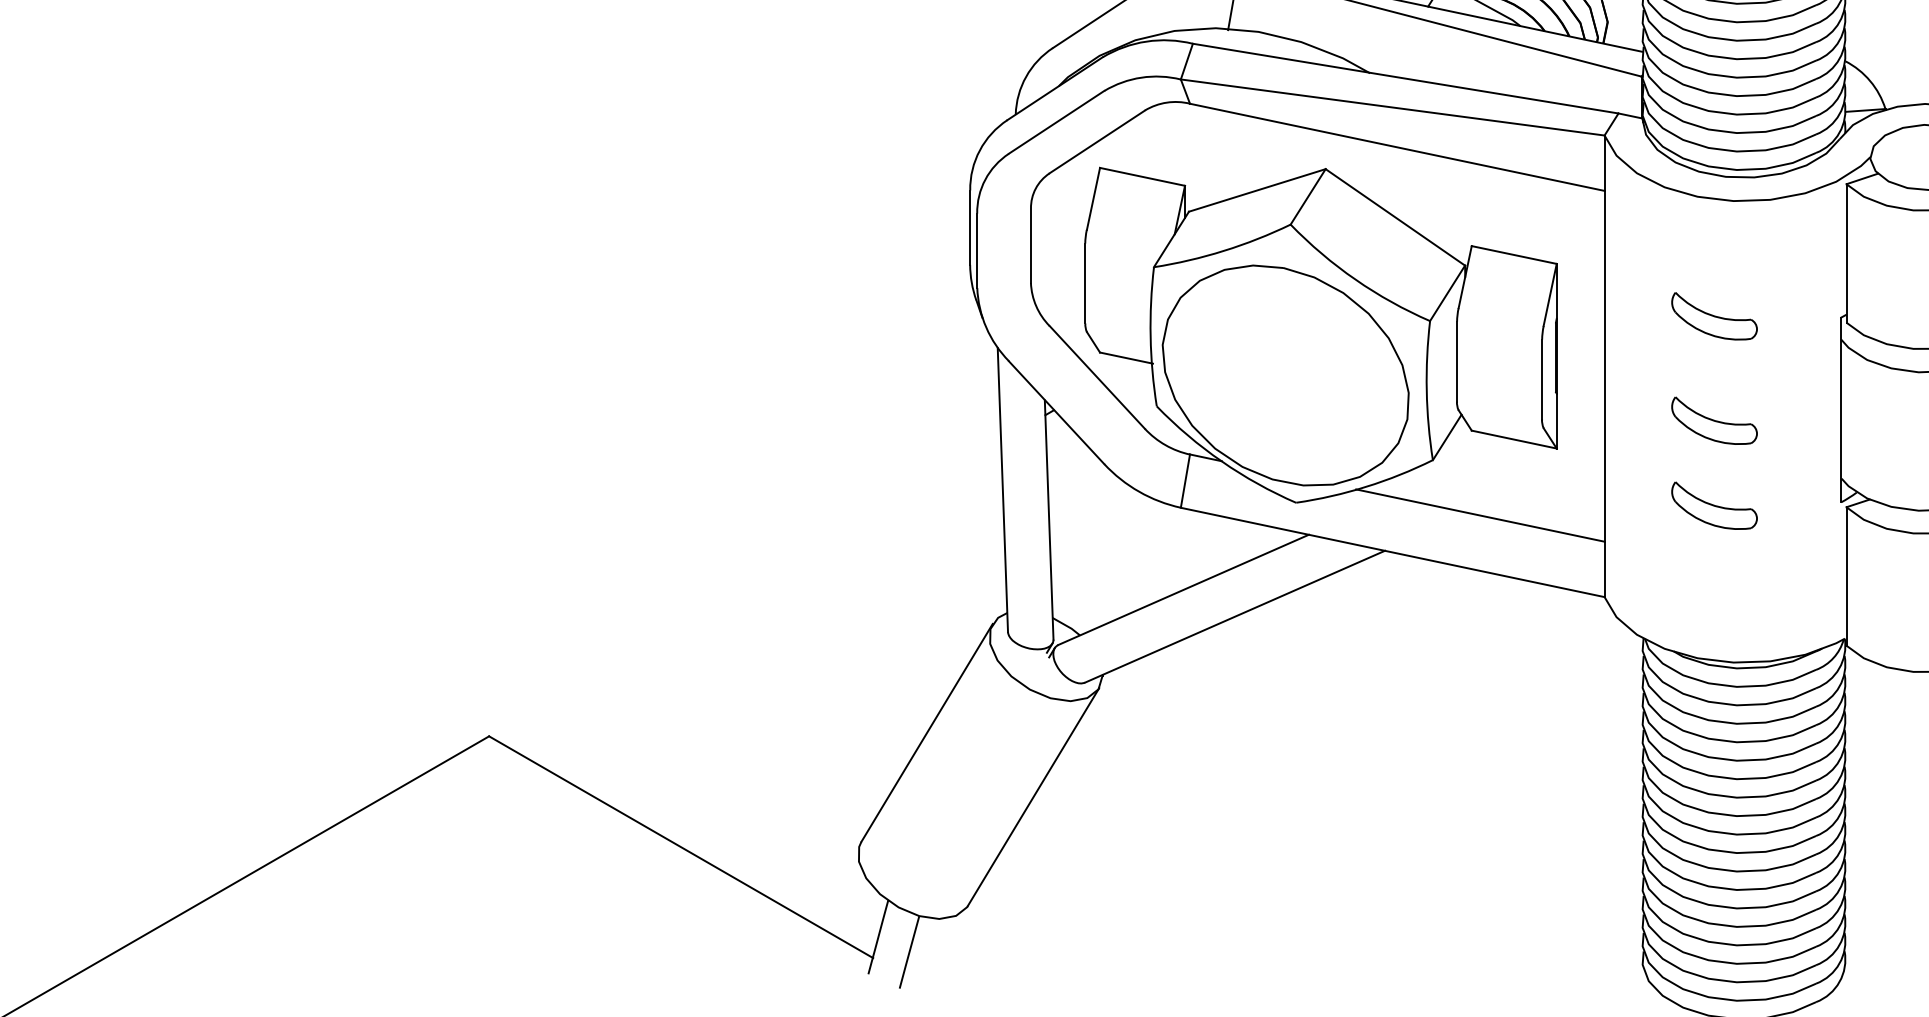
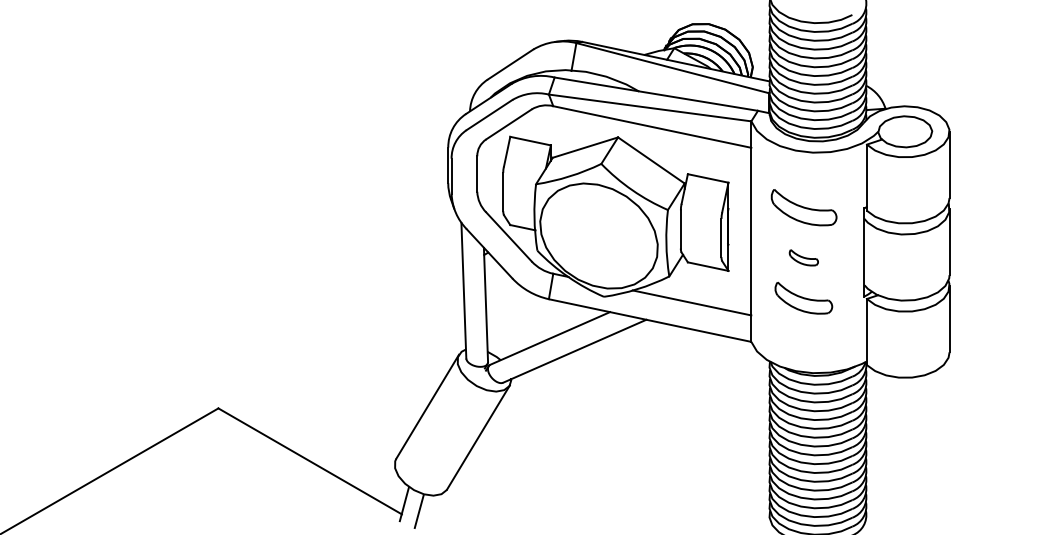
part: (1713, 315) -> (803, 207), size x1.6
part: (1713, 420) -> (803, 257), size x0.7
part: (1713, 506) -> (803, 298), size x1.4

